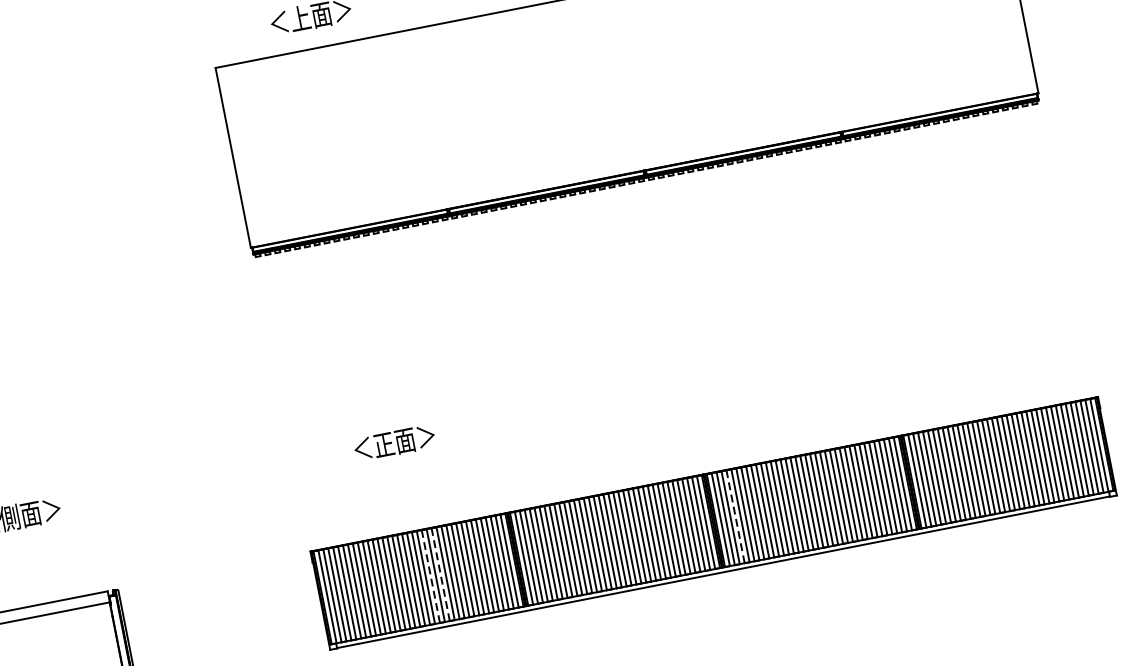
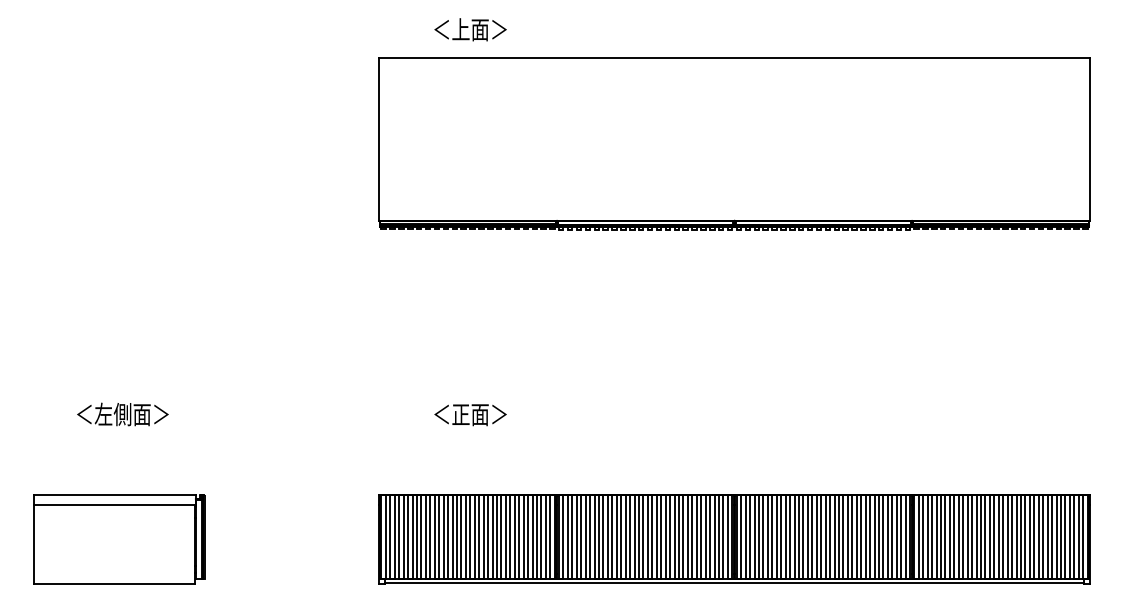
line: (735, 517) -> (754, 537), dashed -> solid
line: (441, 574) -> (488, 537), dashed -> solid
line: (431, 576) -> (479, 537), dashed -> solid

